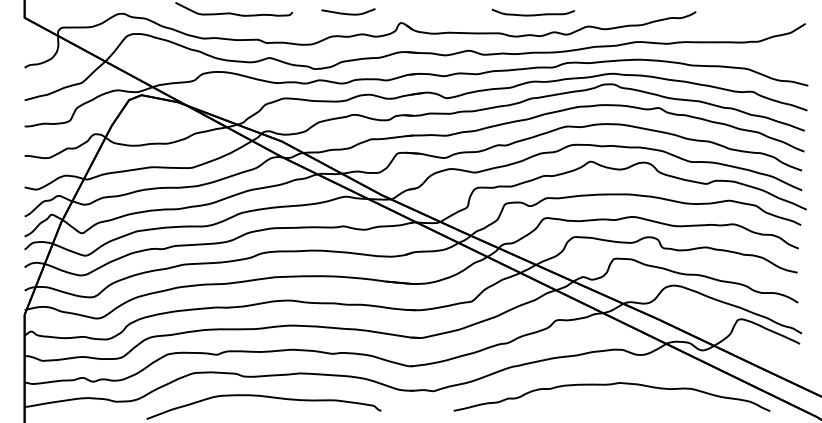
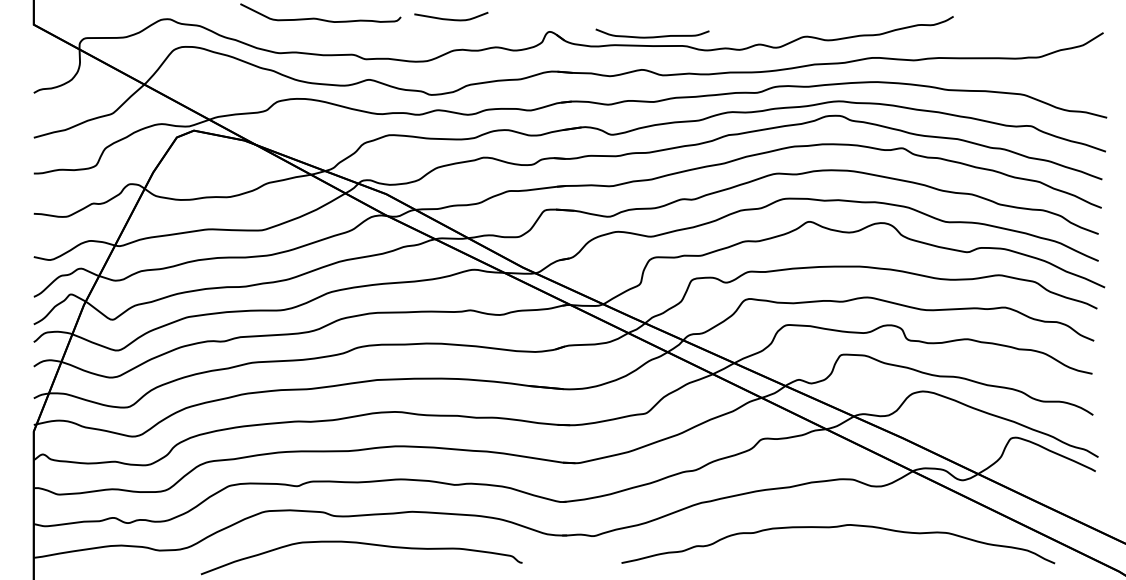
curve: (347, 13) -> (450, 18), moved
curve: (533, 14) -> (652, 36), moved

